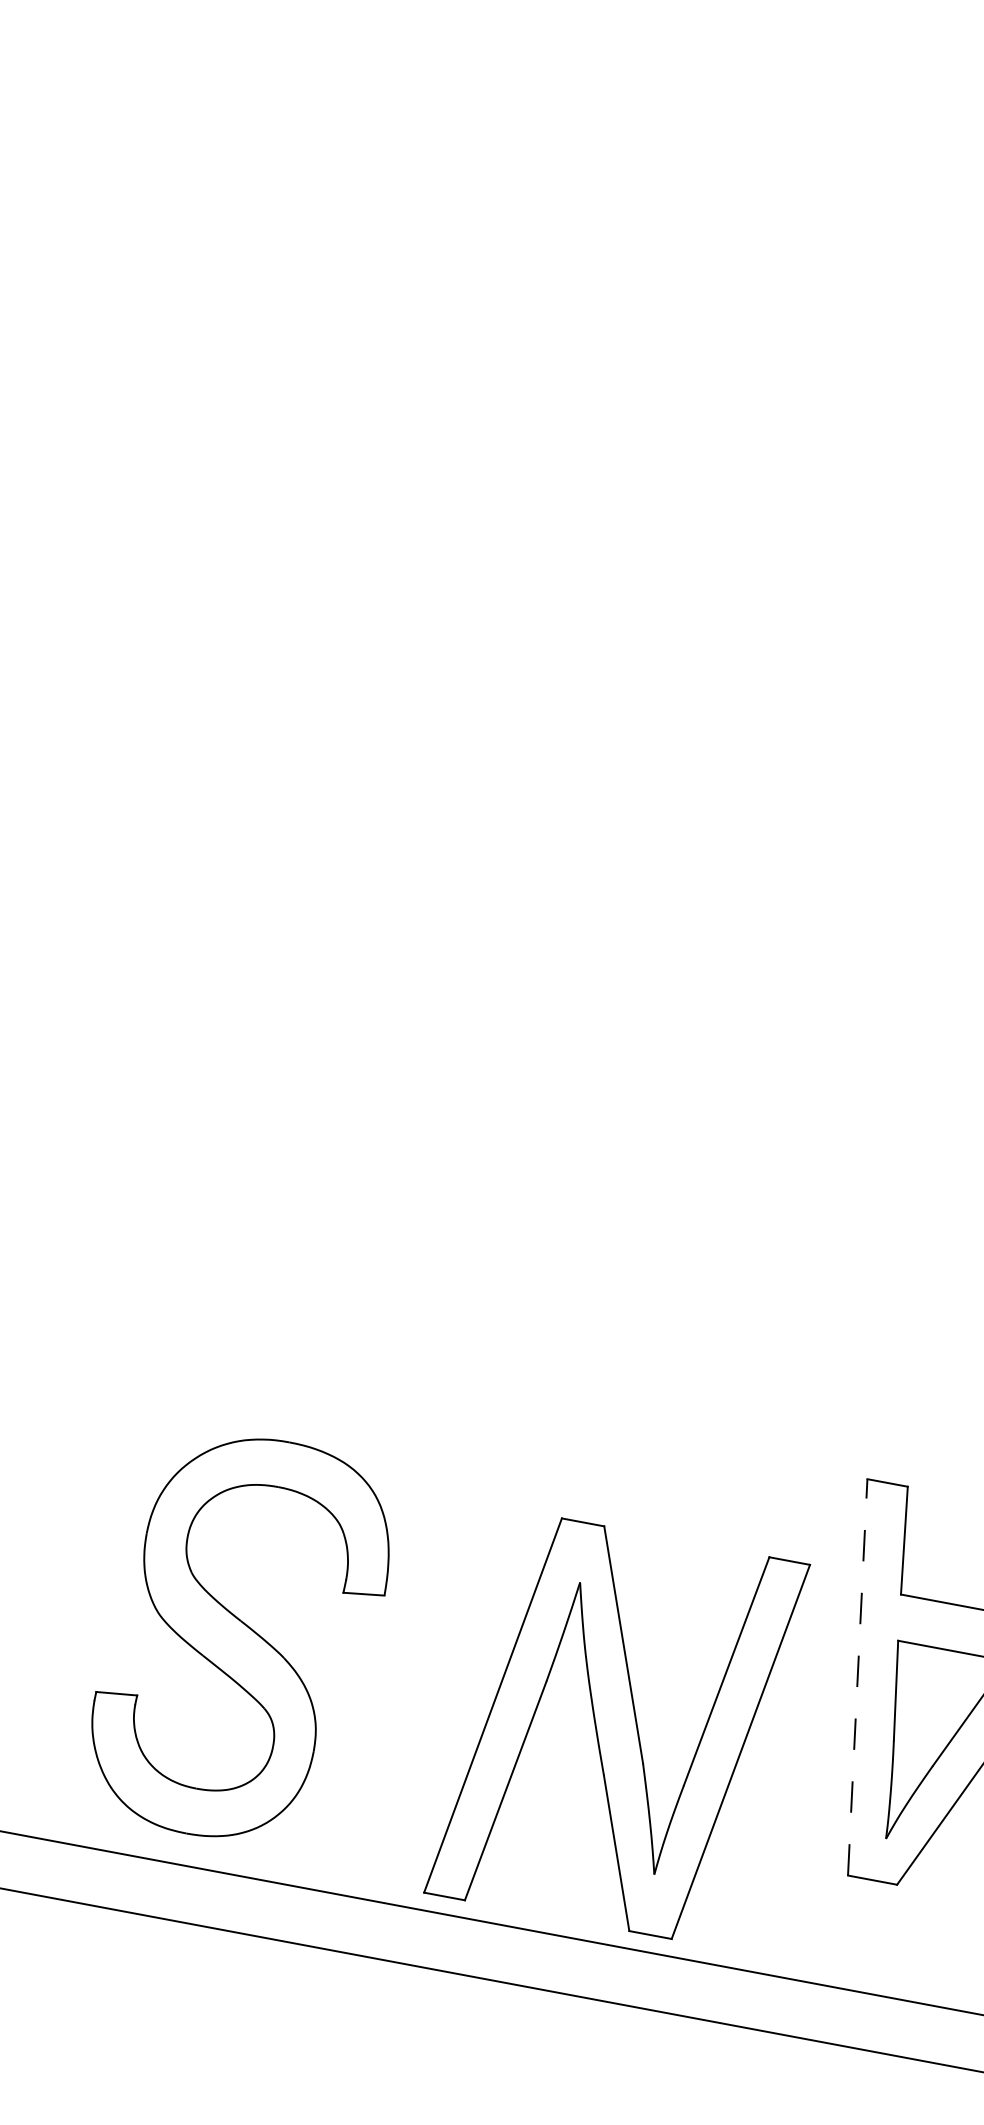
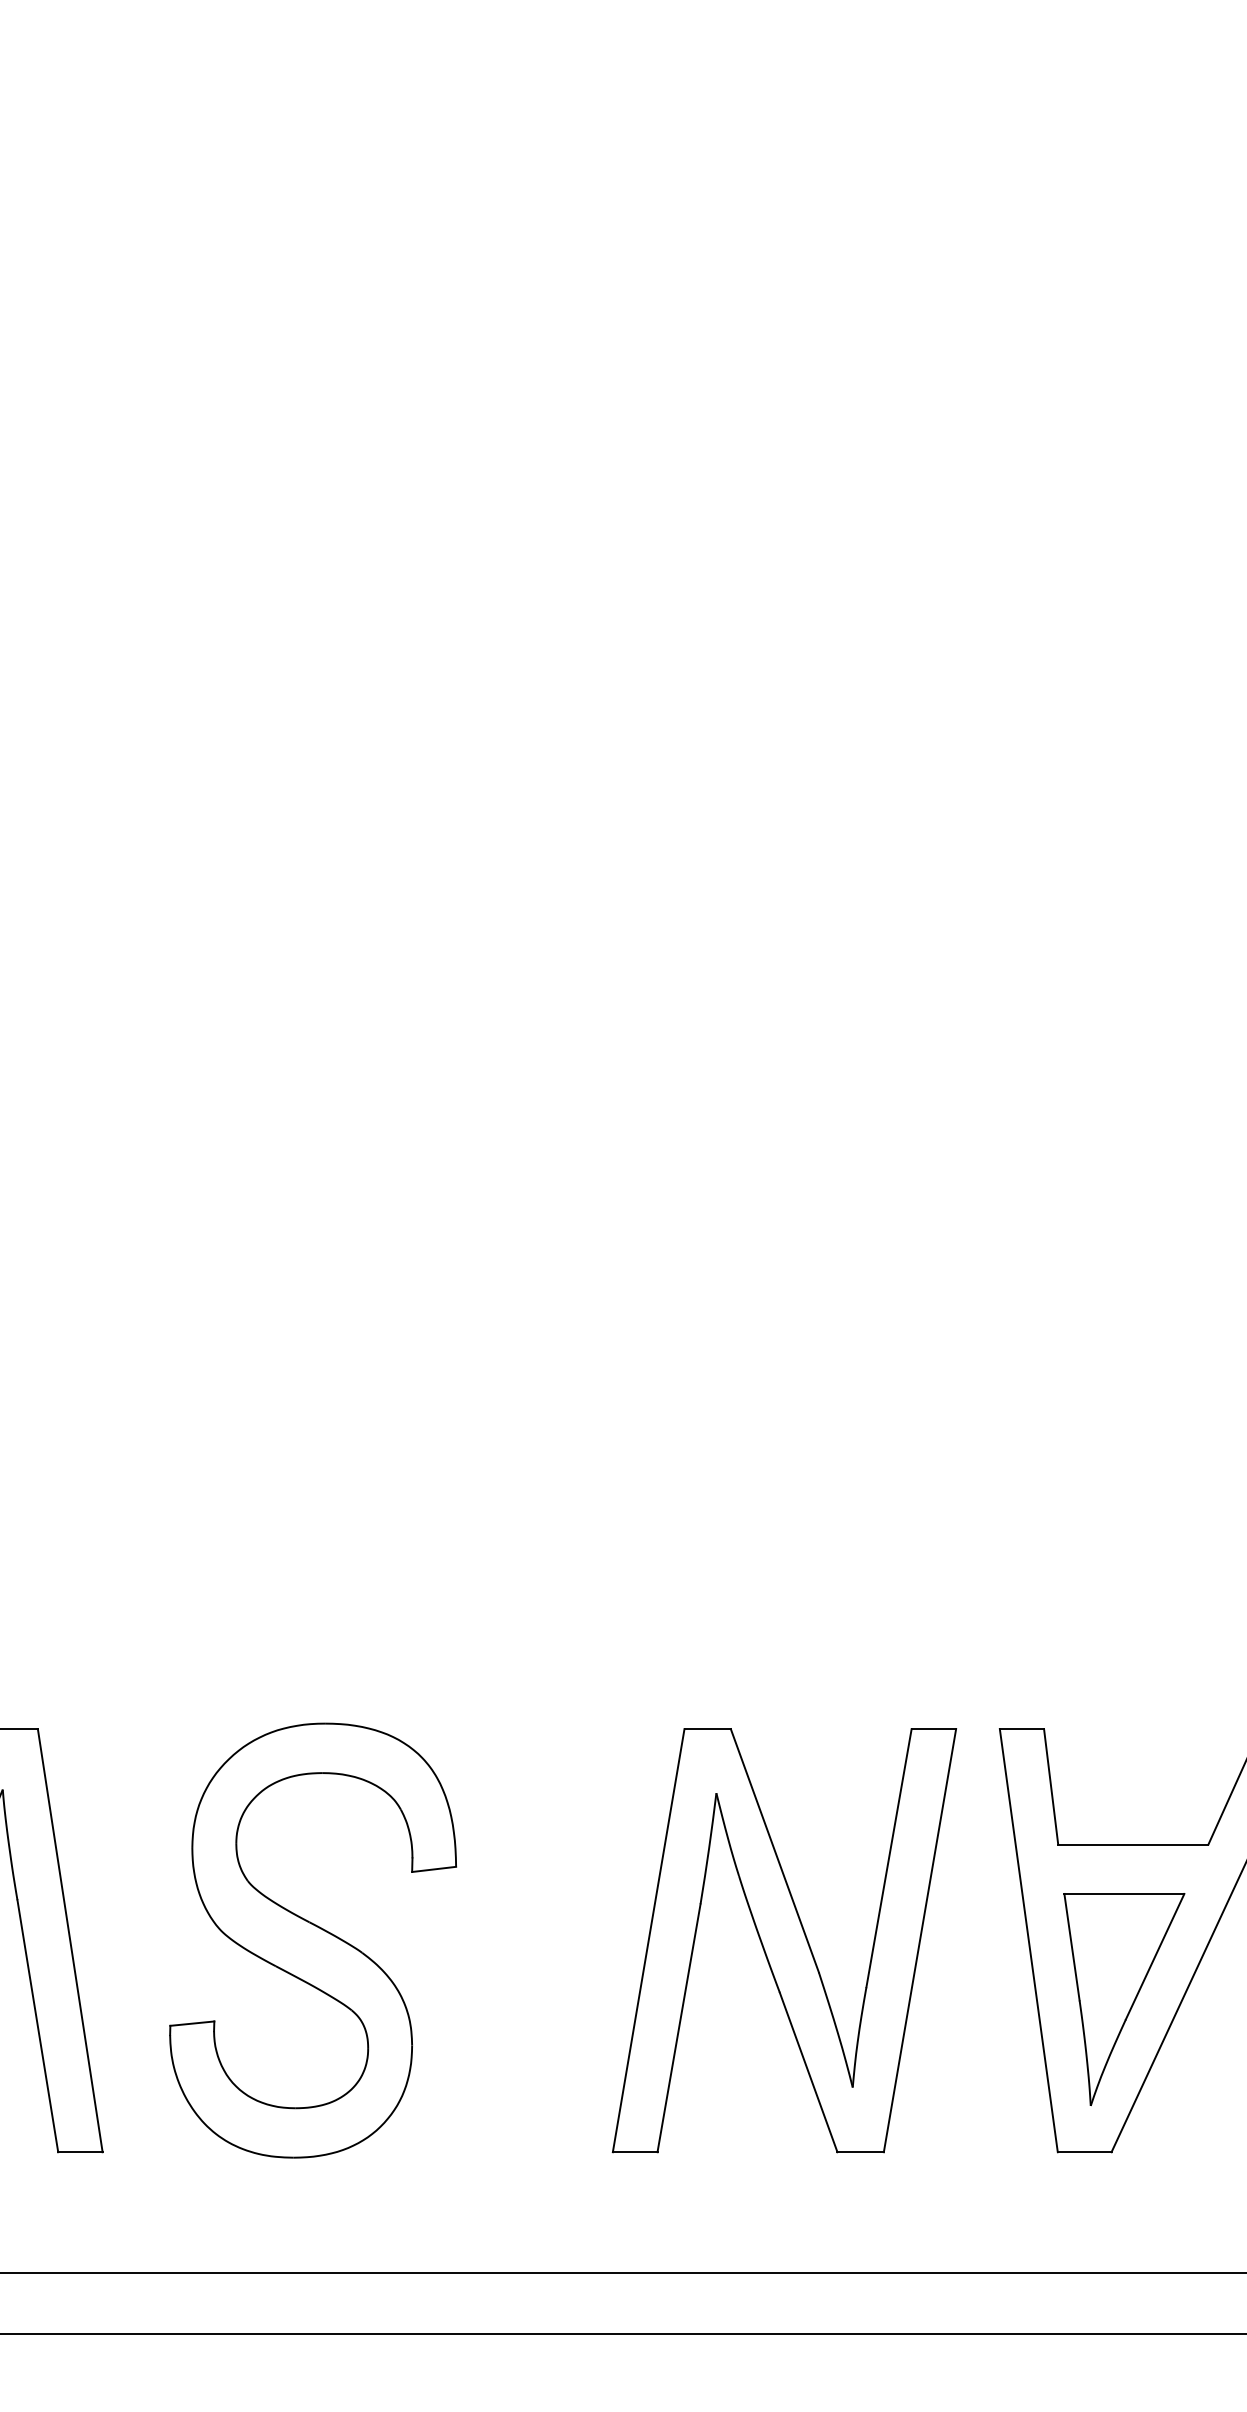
part: (240, 1638) -> (312, 1940), moved
line: (857, 1677) -> (1028, 1940), dashed -> solid
part: (617, 1728) -> (784, 1940), moved

